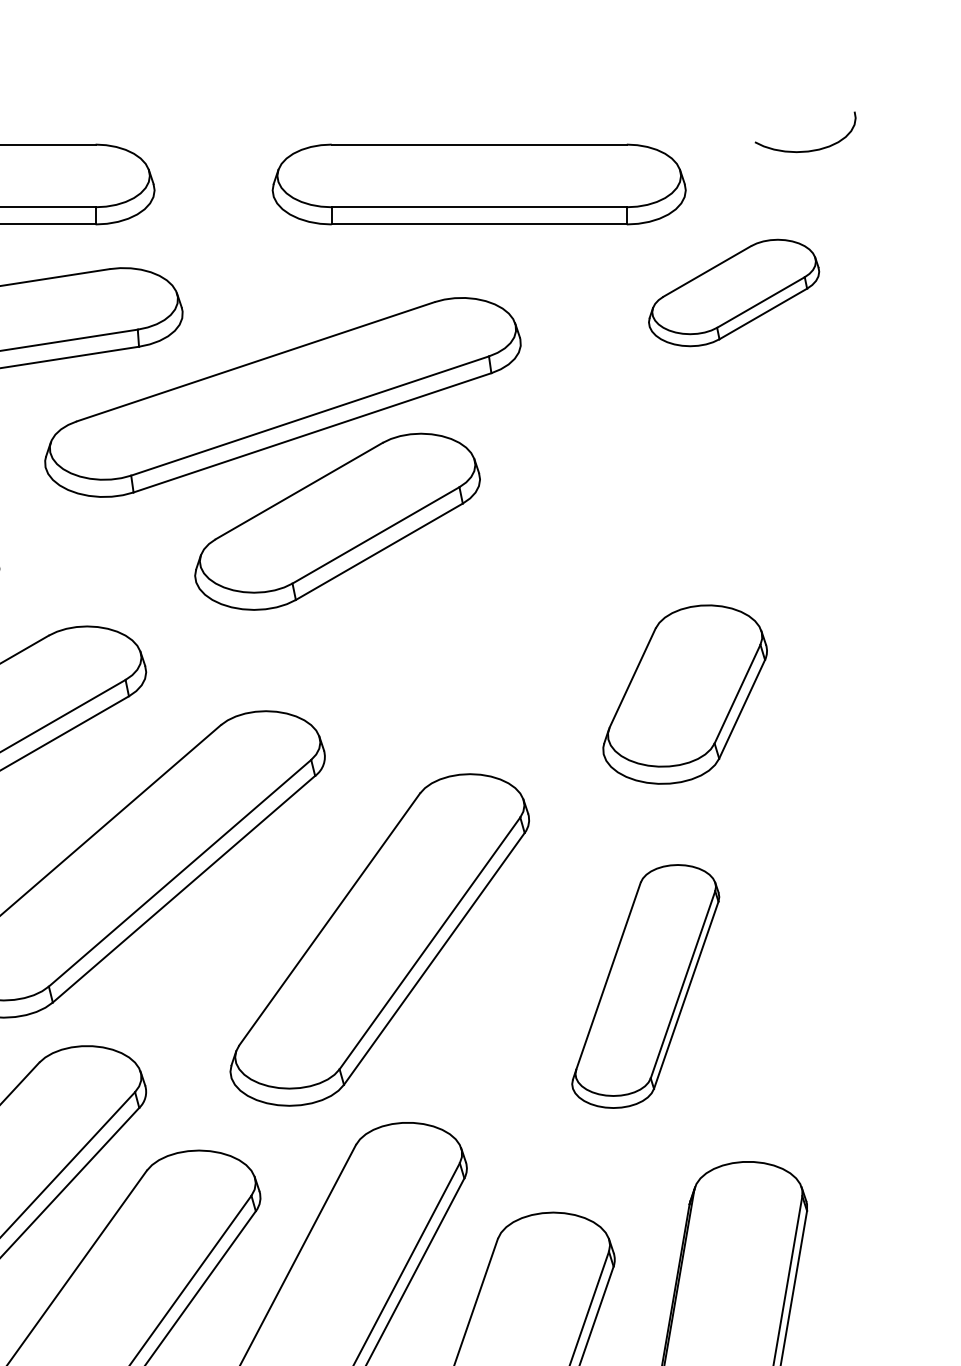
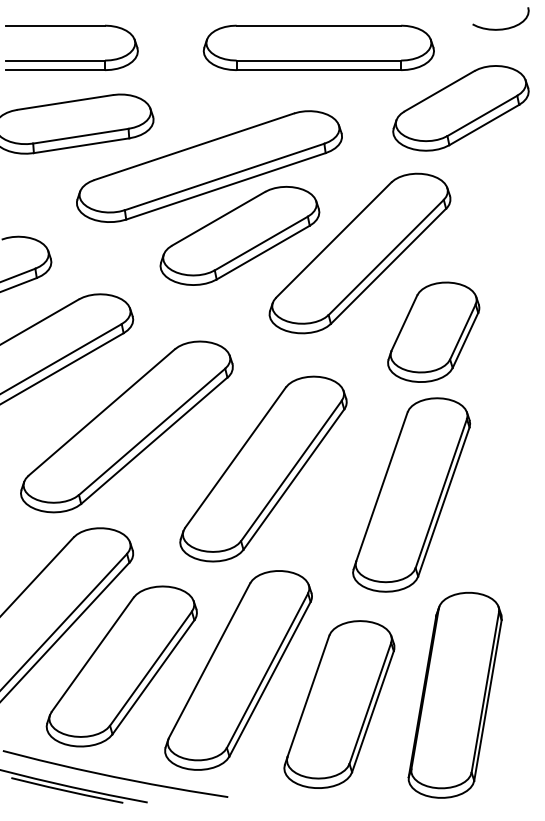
part: (733, 293) -> (460, 108), size x1.43
part: (552, 553) -> (359, 253), added
part: (645, 985) -> (411, 494), size x1.43

